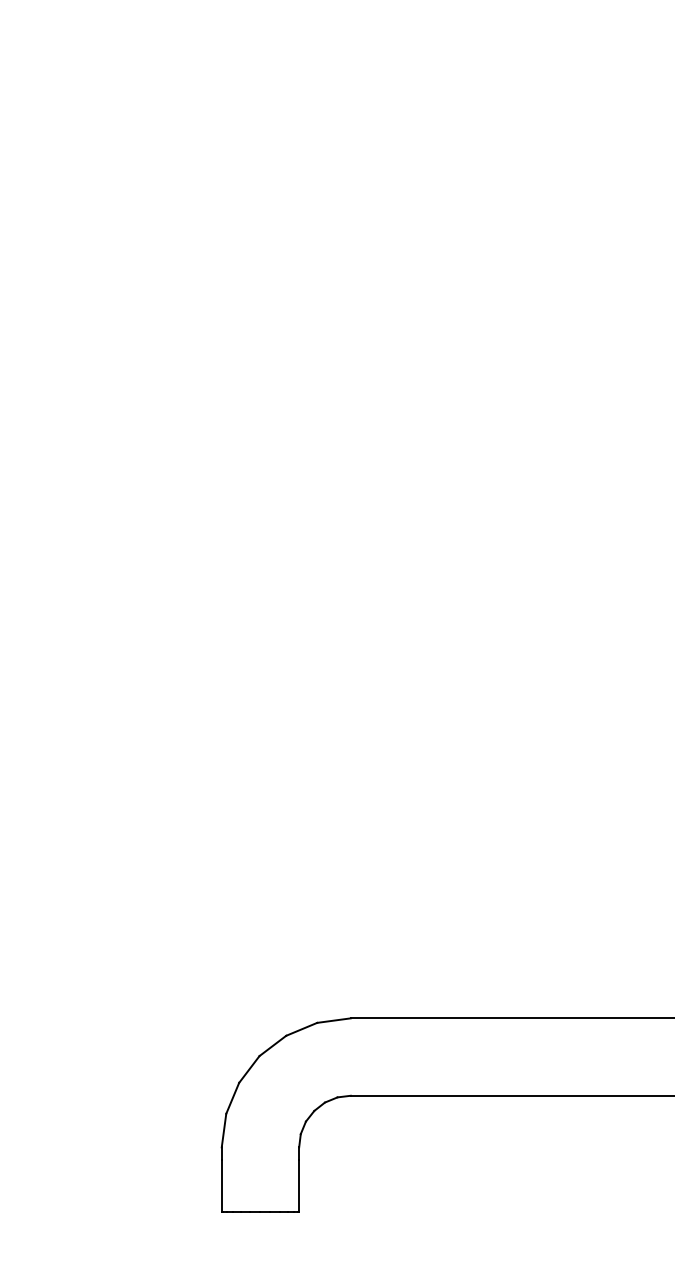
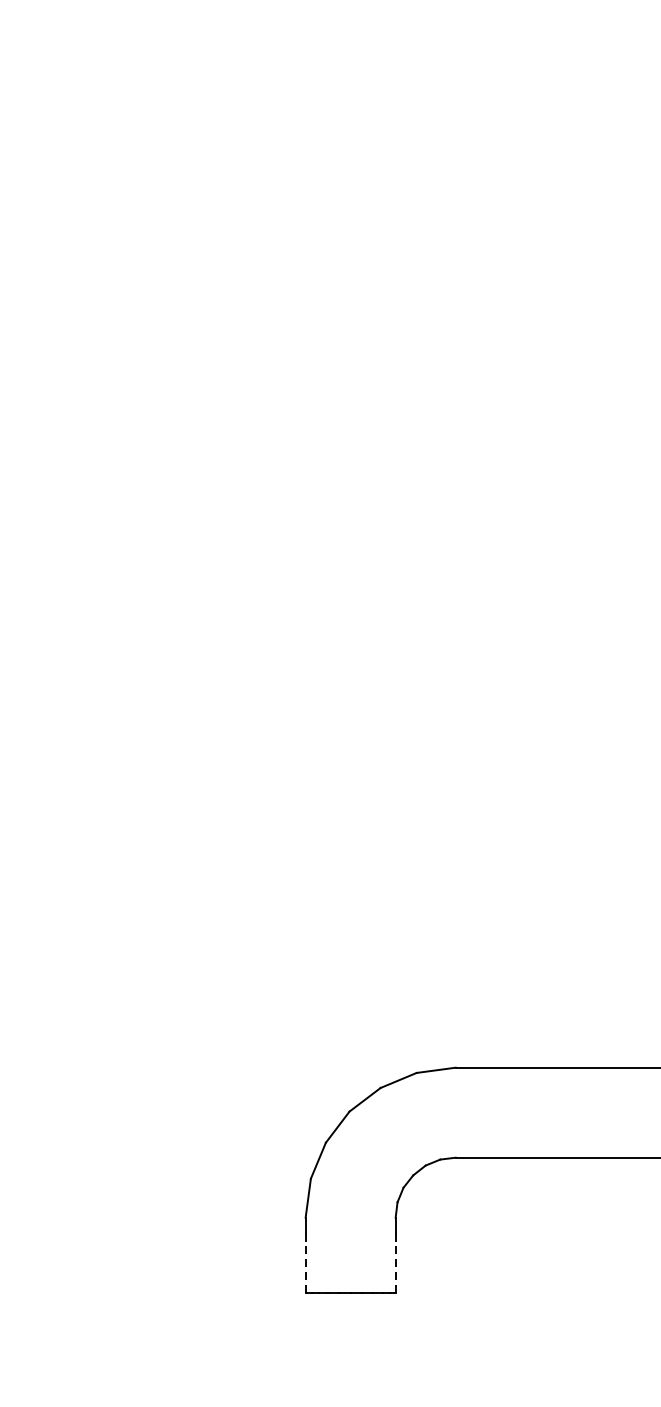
line: (221, 1186) -> (305, 1263), solid -> dashed
line: (299, 1186) -> (396, 1263), solid -> dashed

